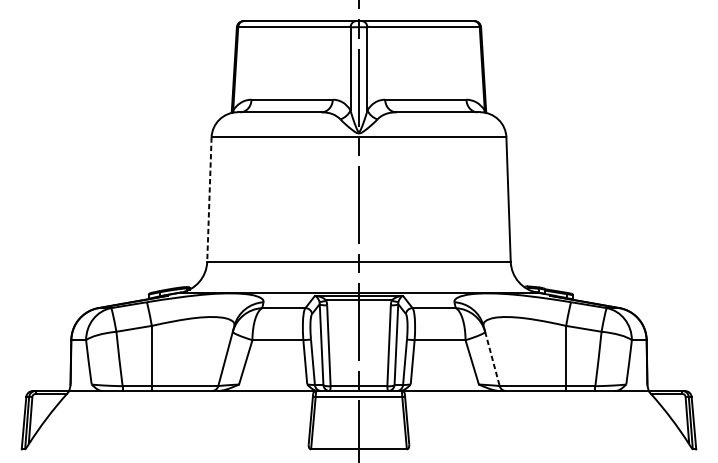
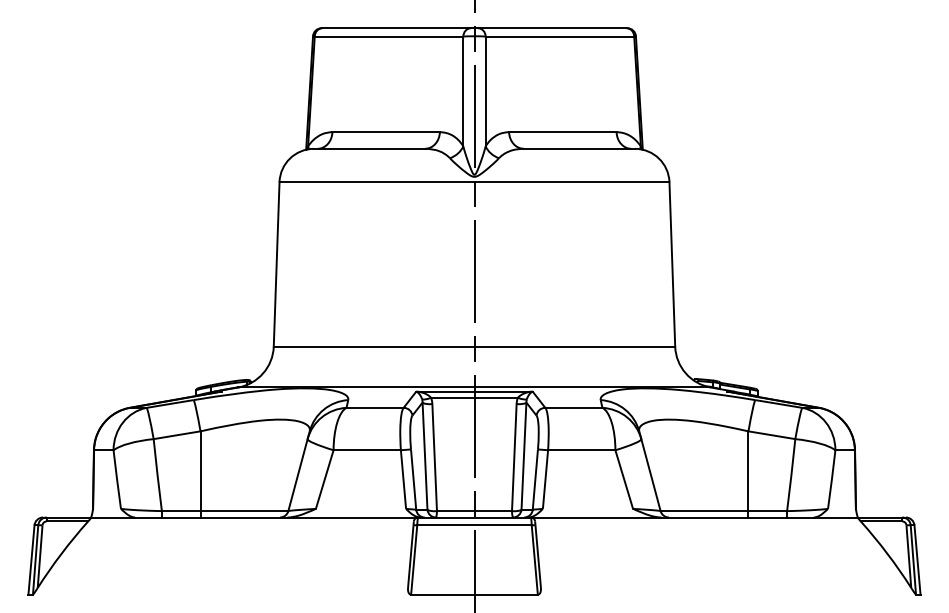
line: (209, 199) -> (276, 264), dashed -> solid
line: (492, 359) -> (651, 475), dashed -> solid

